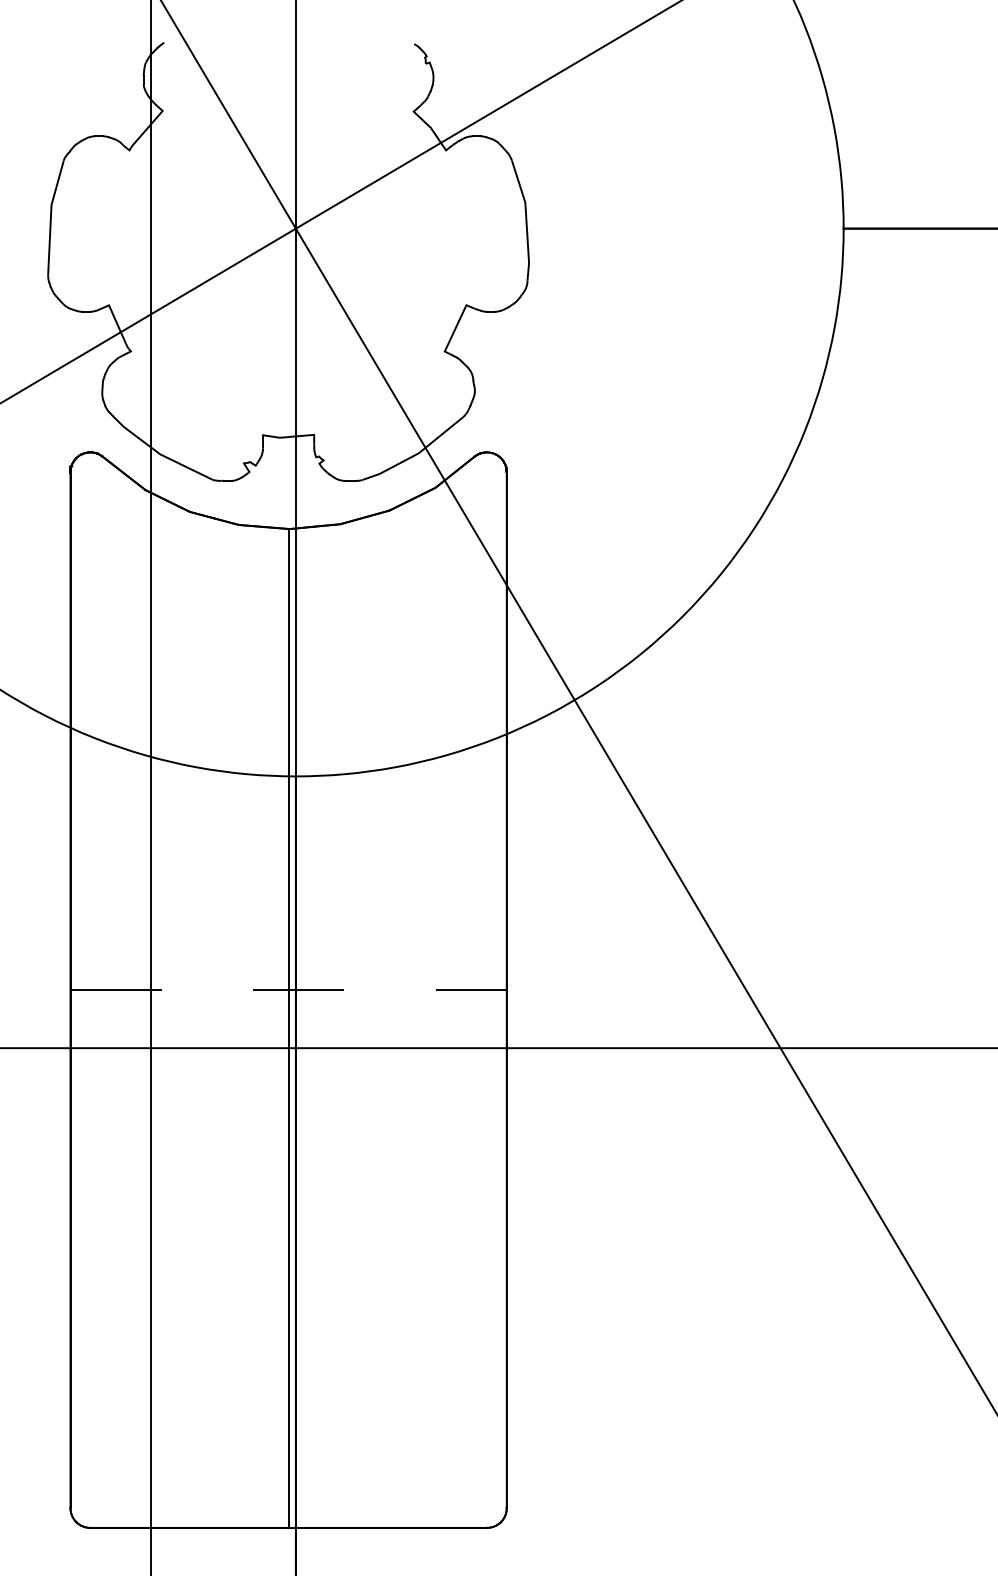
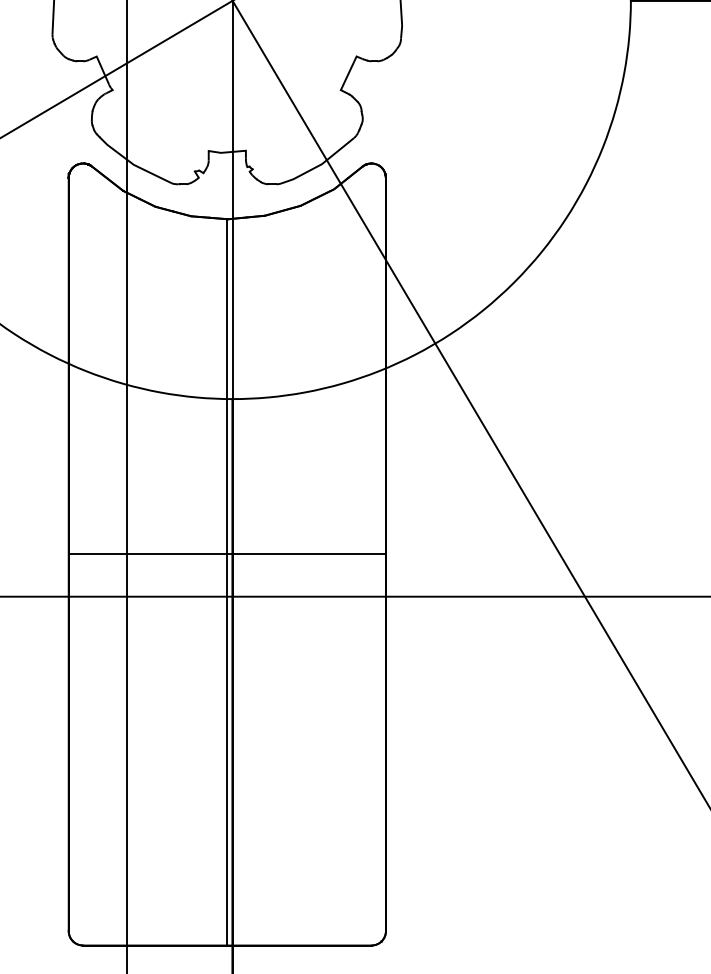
line: (289, 990) -> (227, 554), dashed -> solid

